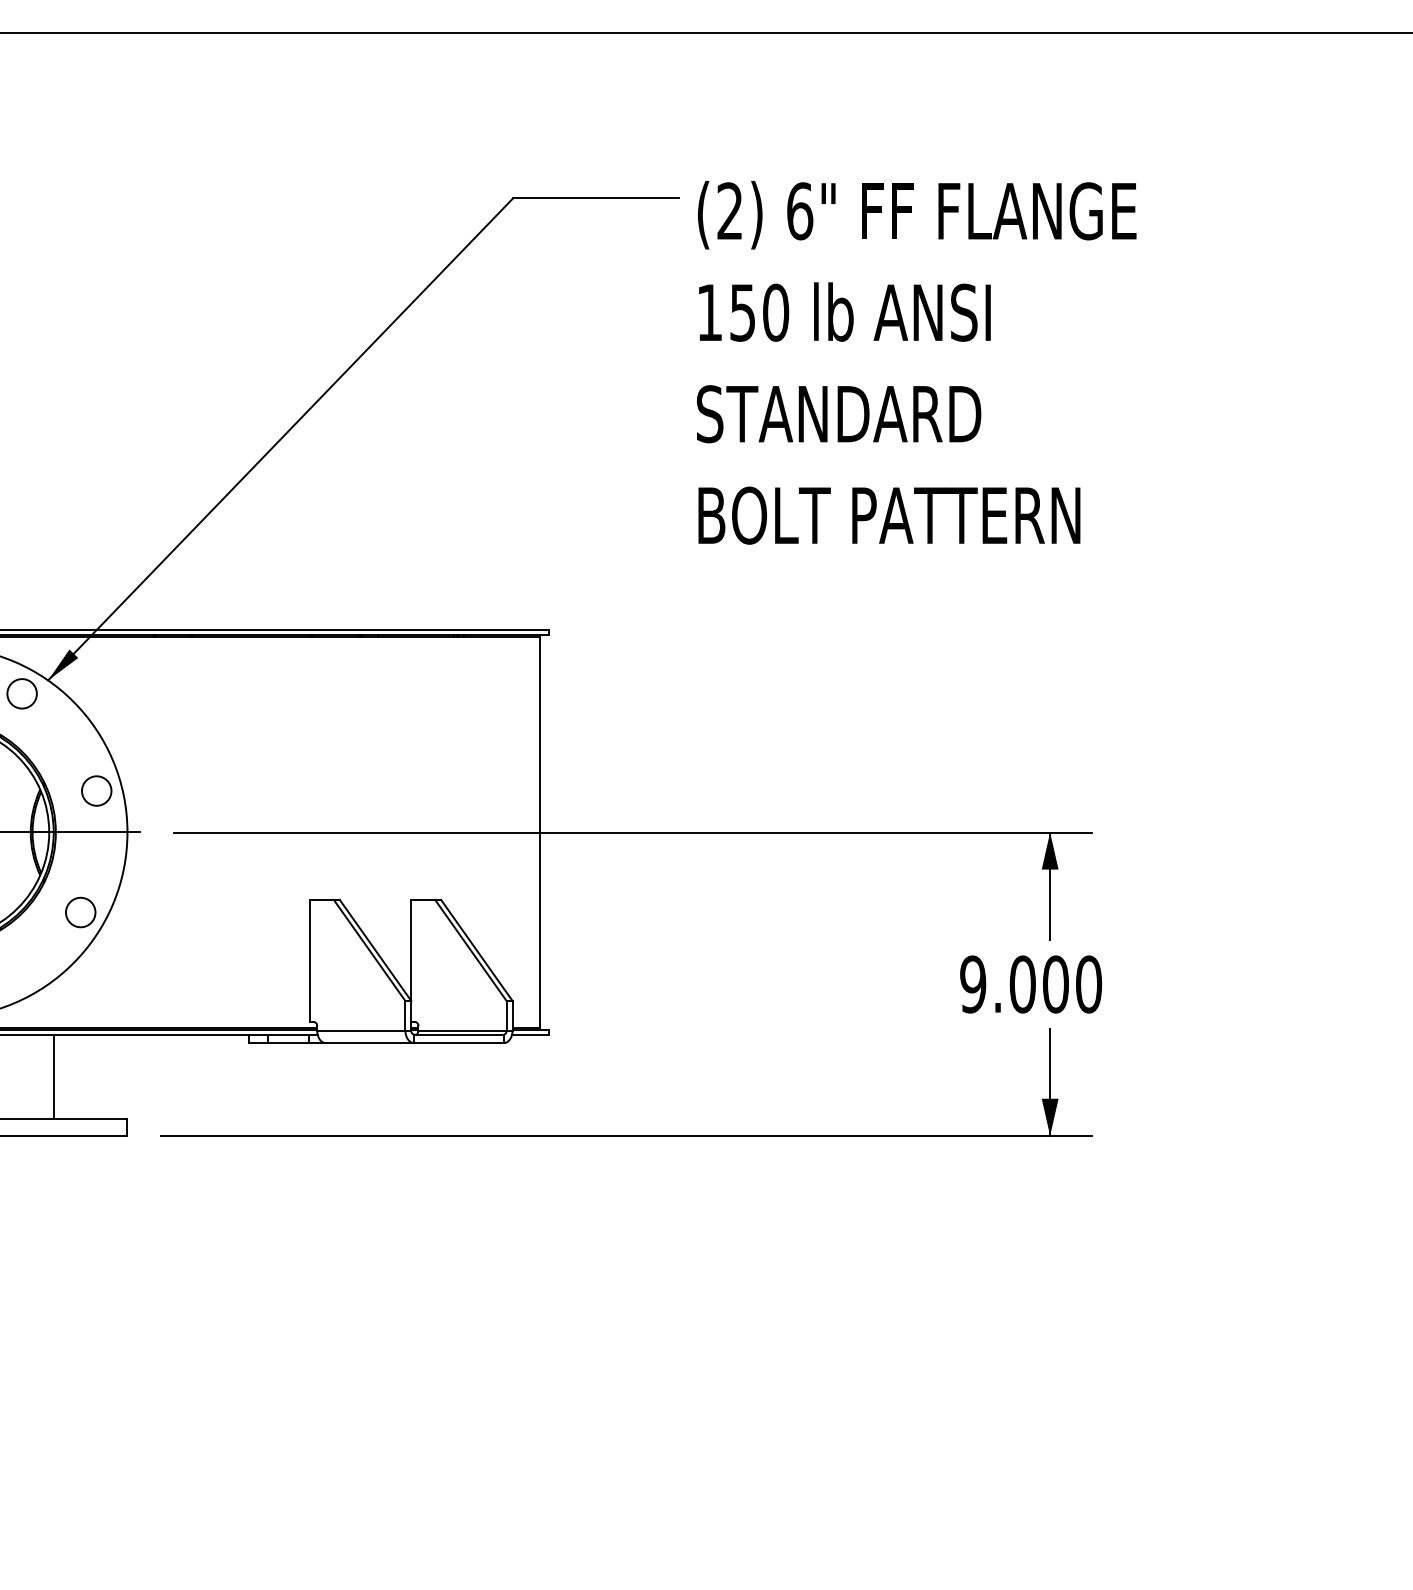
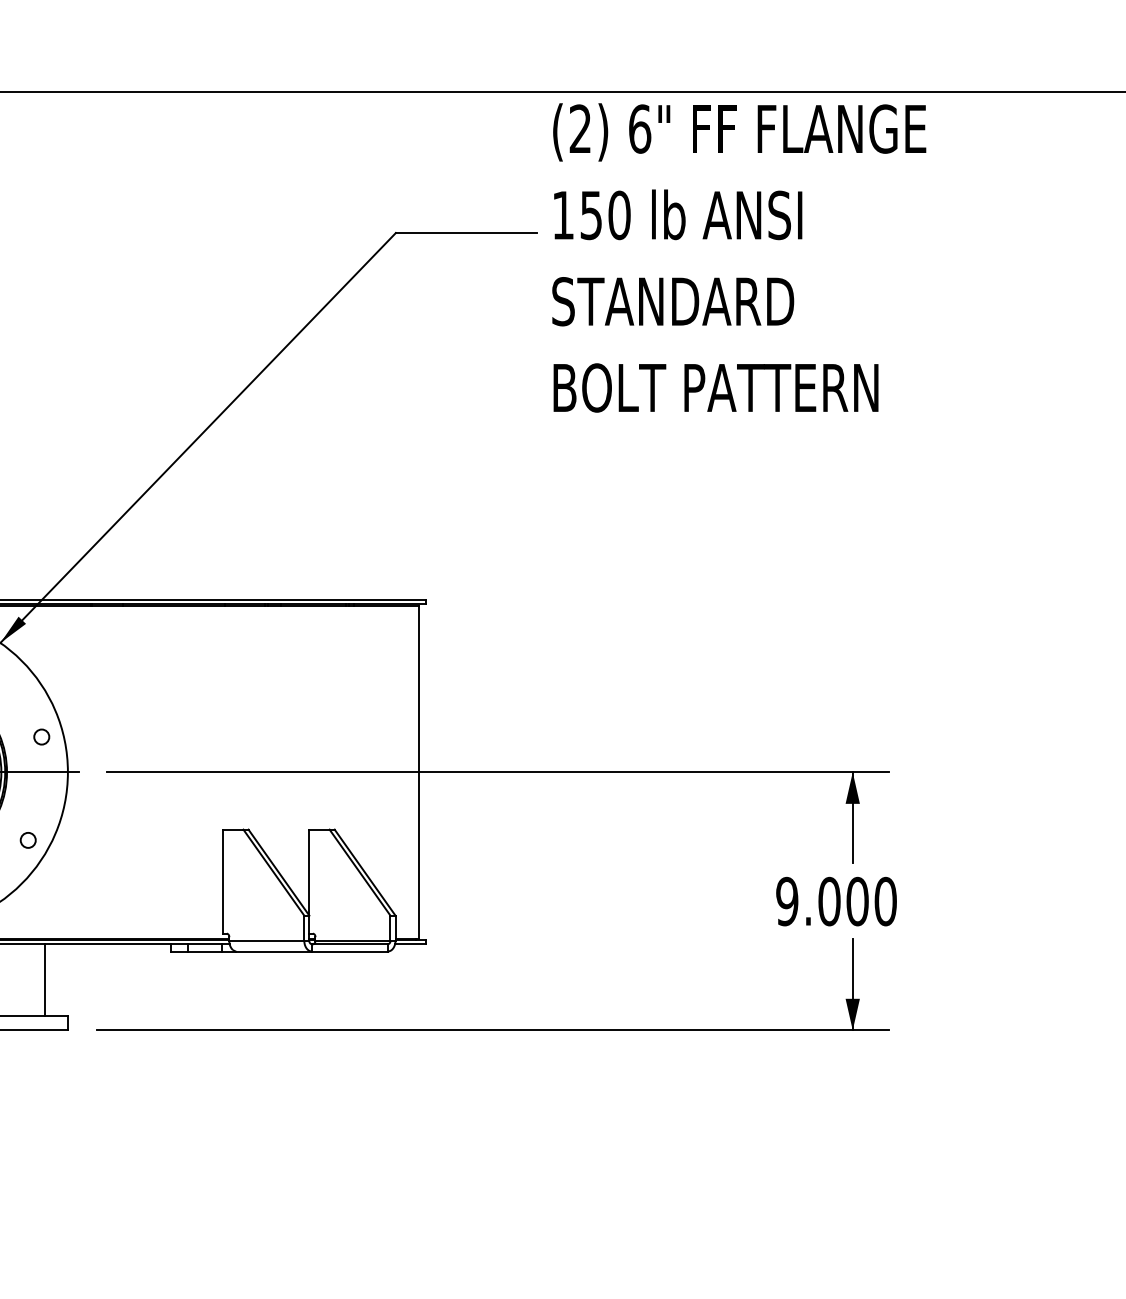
text: (916, 362) -> (739, 257), moved
circle: (96, 790) -> (41, 736), size x0.6
circle: (80, 912) -> (27, 840), size x0.6
line: (53, 1076) -> (44, 979), moved

